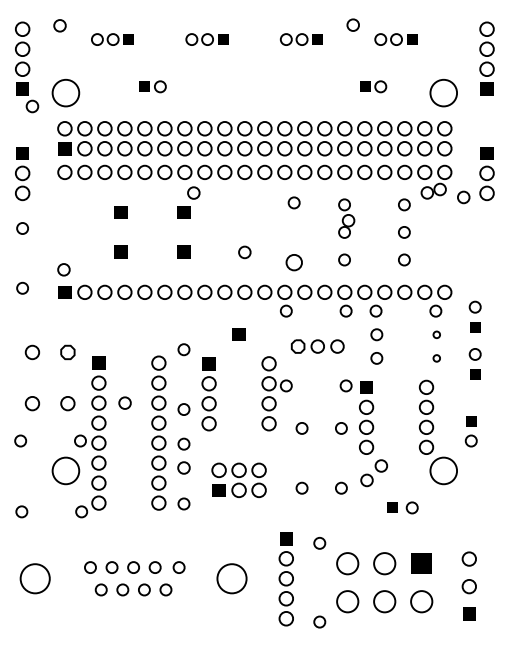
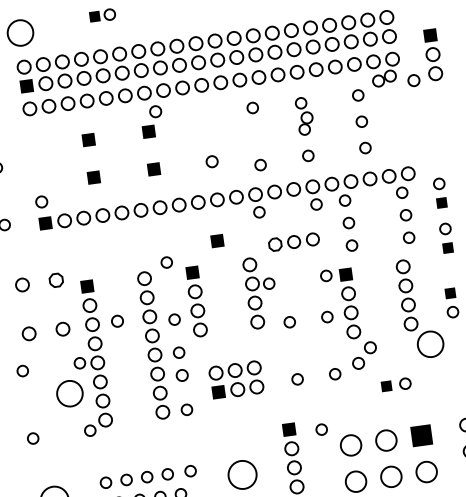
part: (293, 262) -> (259, 164), size x0.71
part: (436, 334) -> (405, 215), size x1.67
part: (436, 358) -> (409, 237), size x1.67

